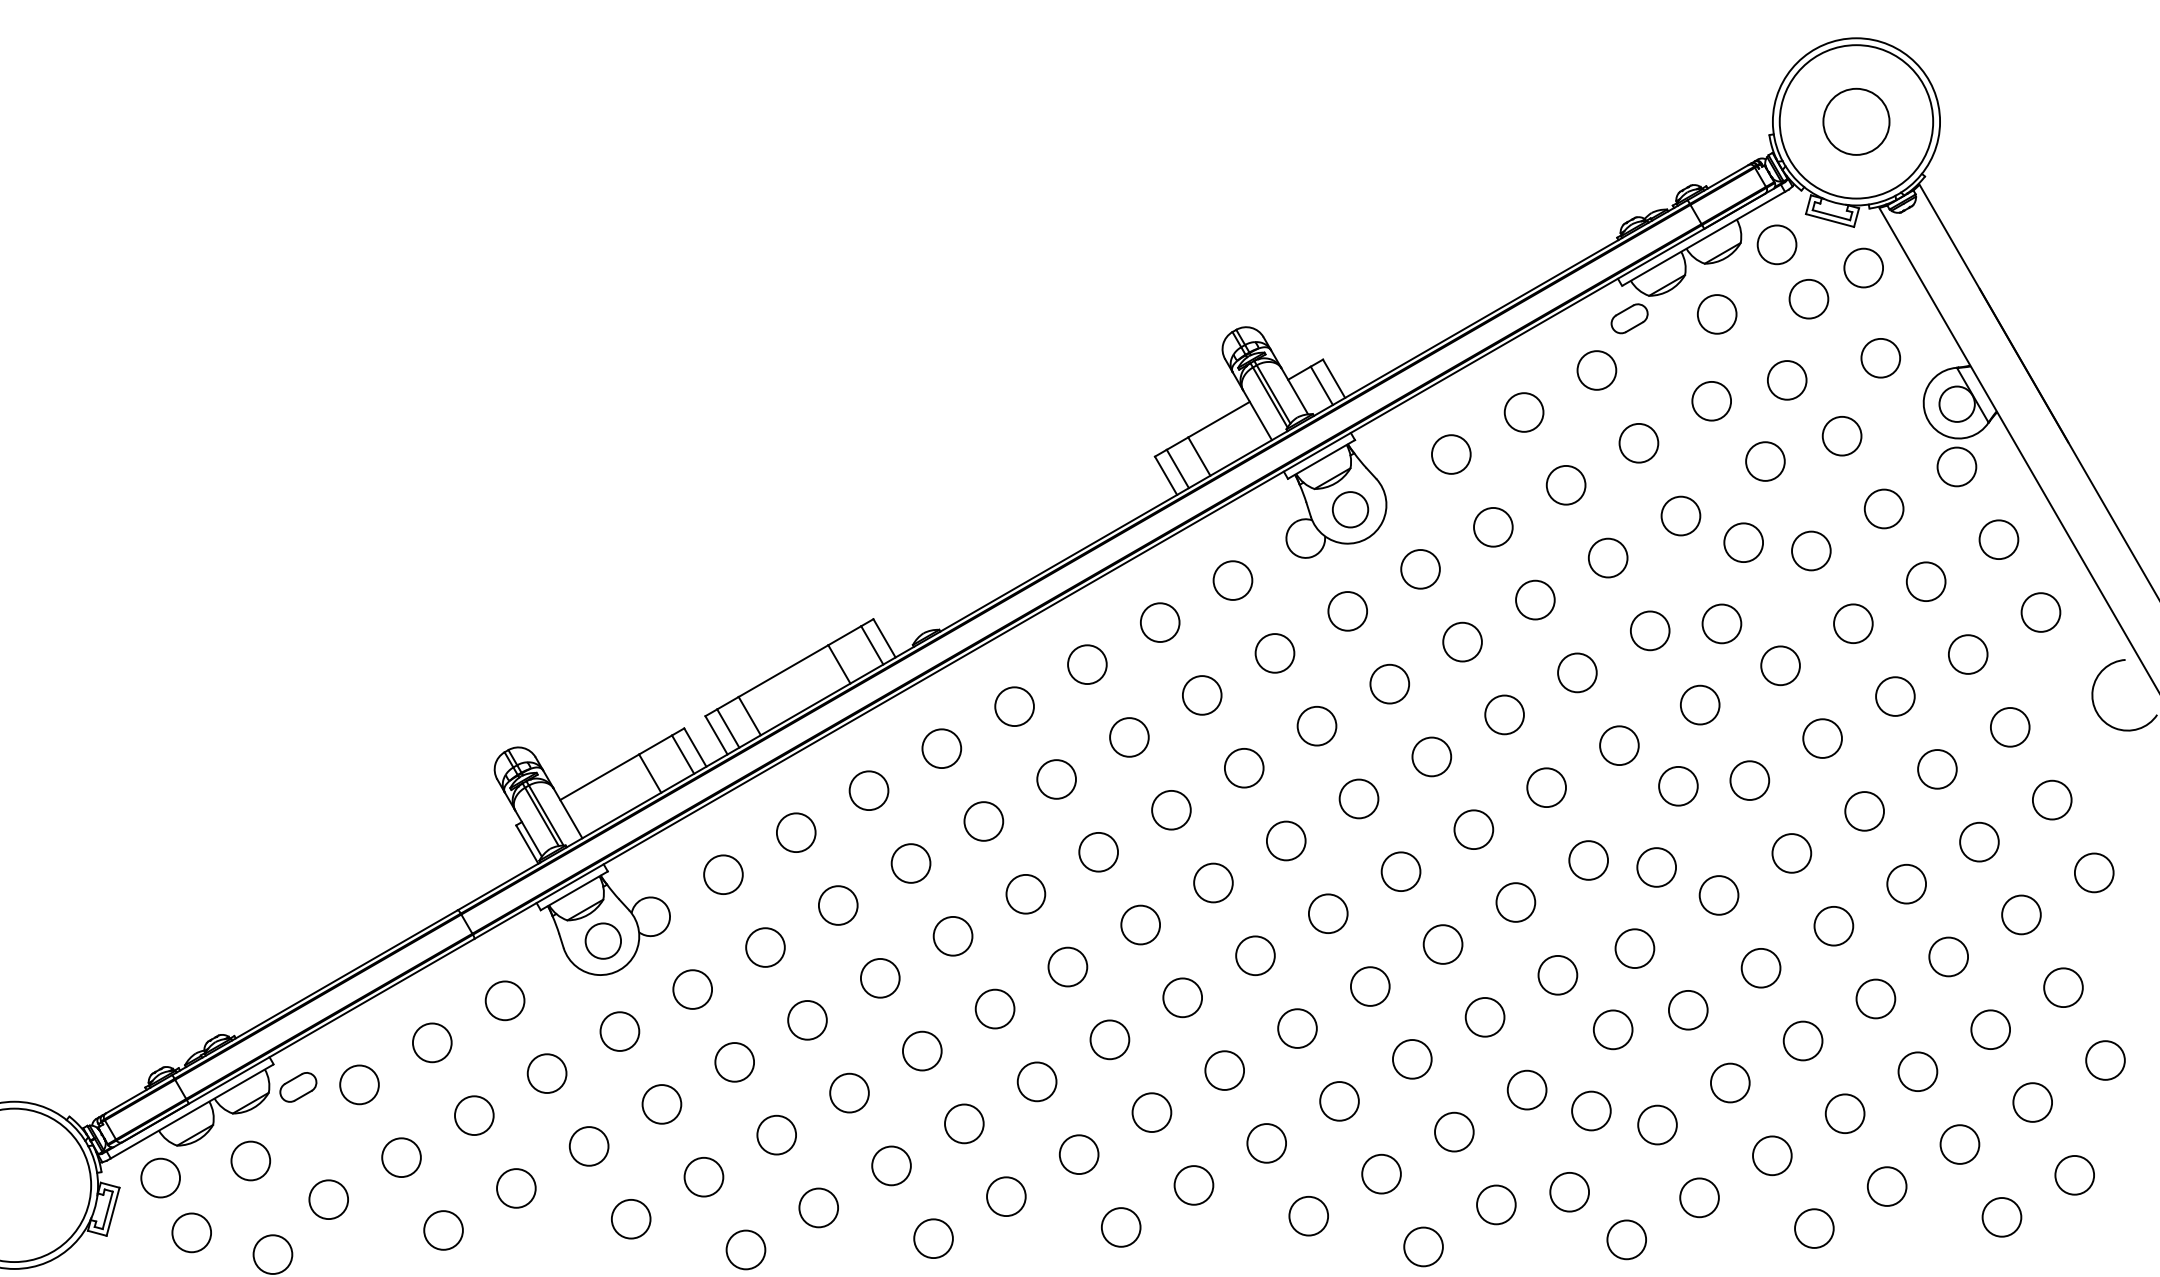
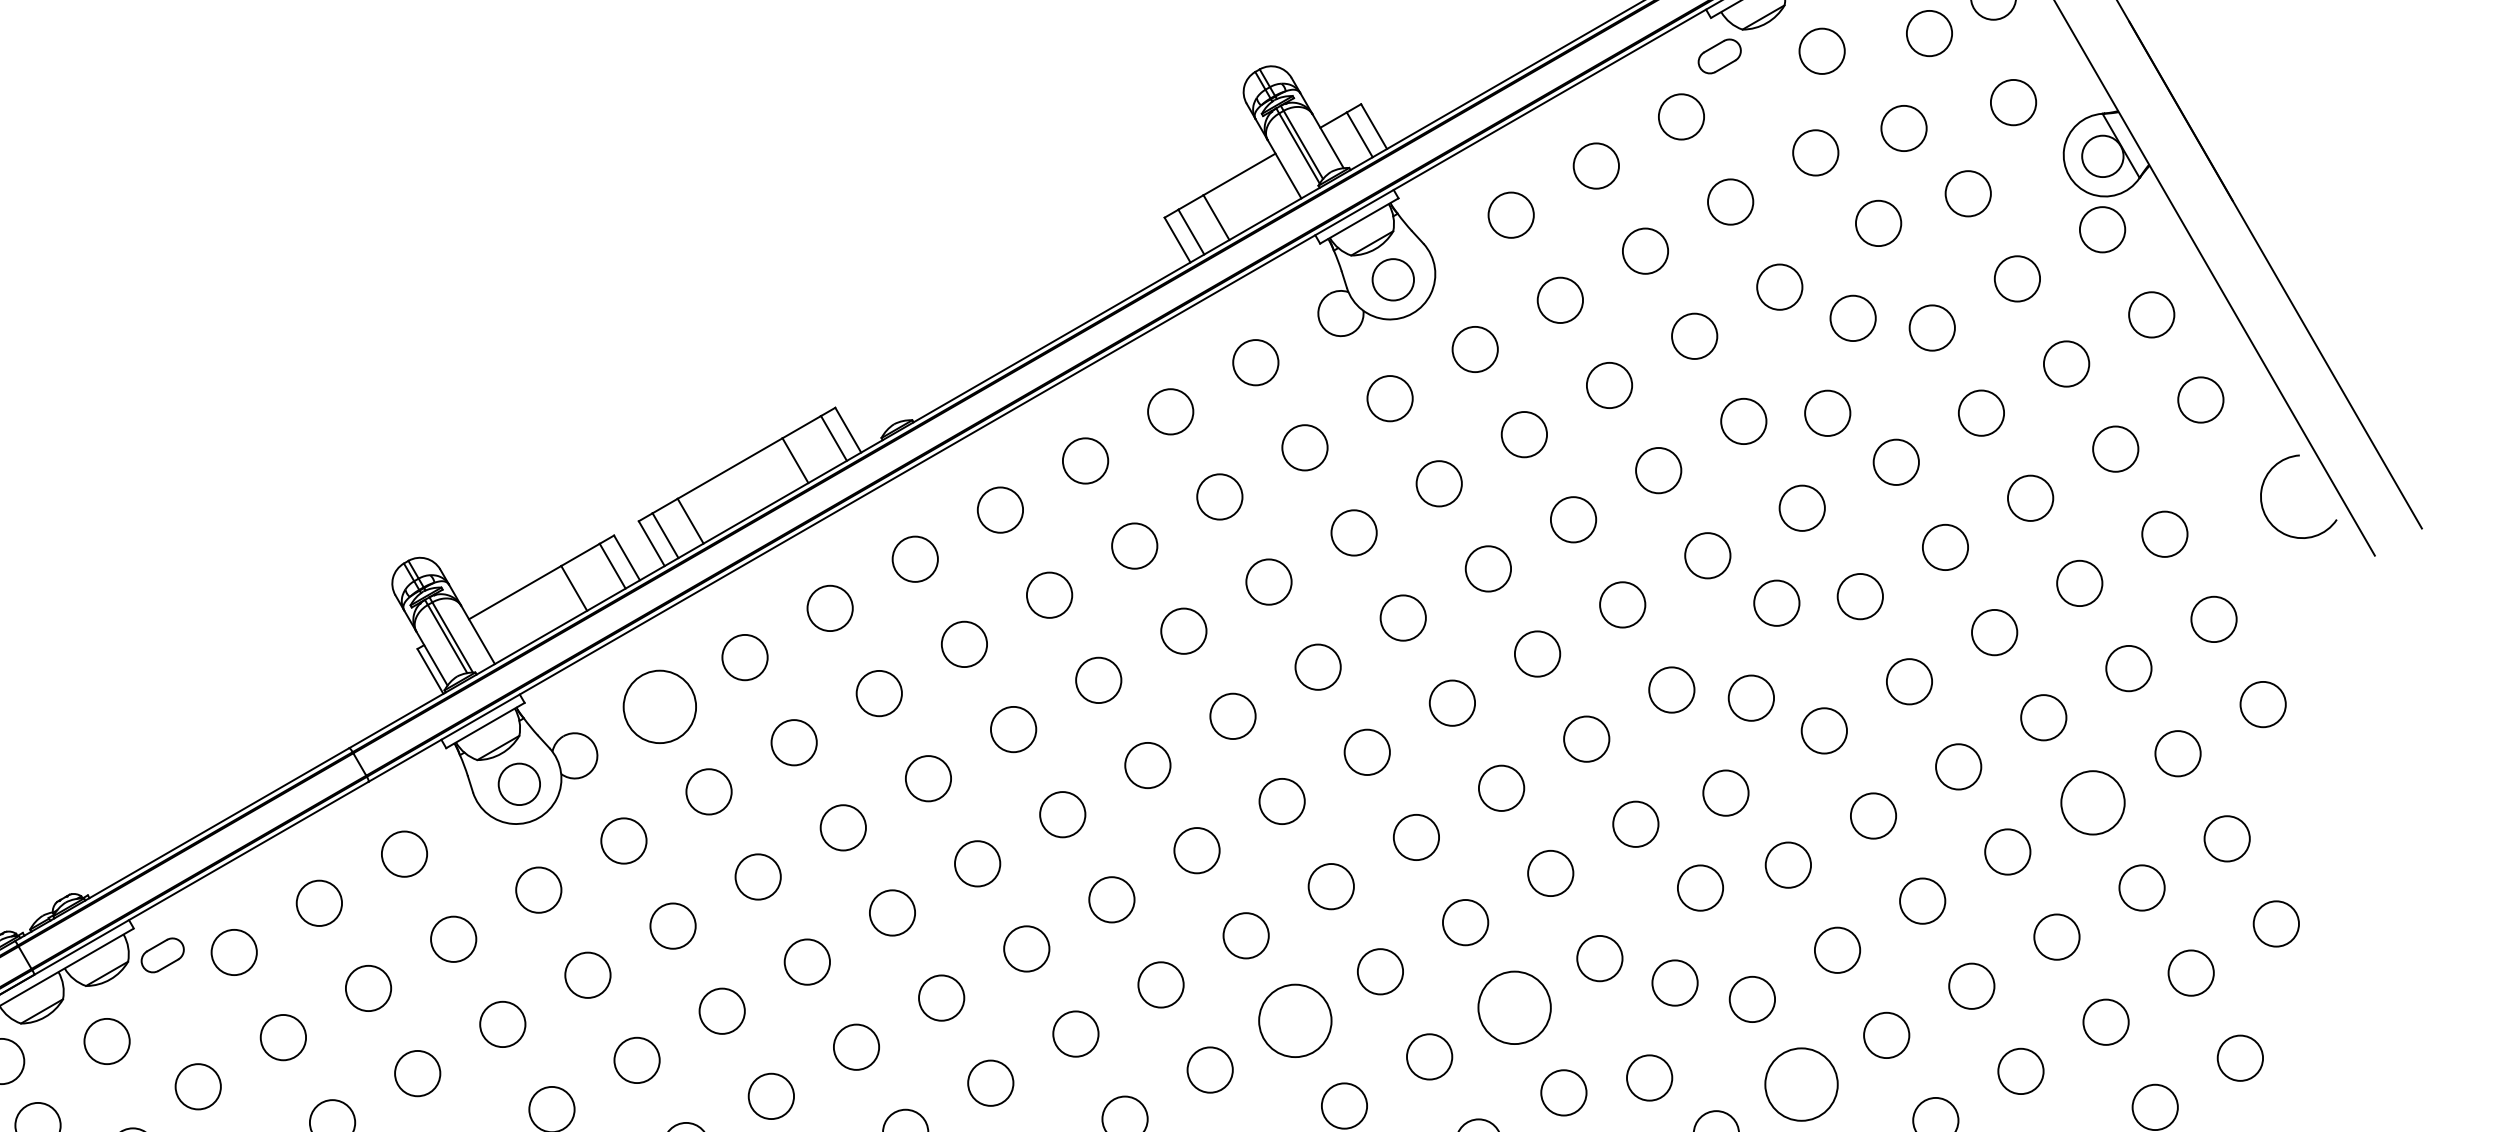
circle: (723, 874) -> (659, 706), size x1.6
circle: (1948, 956) -> (2092, 802), size x1.4
circle: (1454, 1131) -> (1514, 1006), size x1.6
circle: (1266, 1143) -> (1295, 1021), size x1.6
circle: (1699, 1197) -> (1801, 1084), size x1.6

